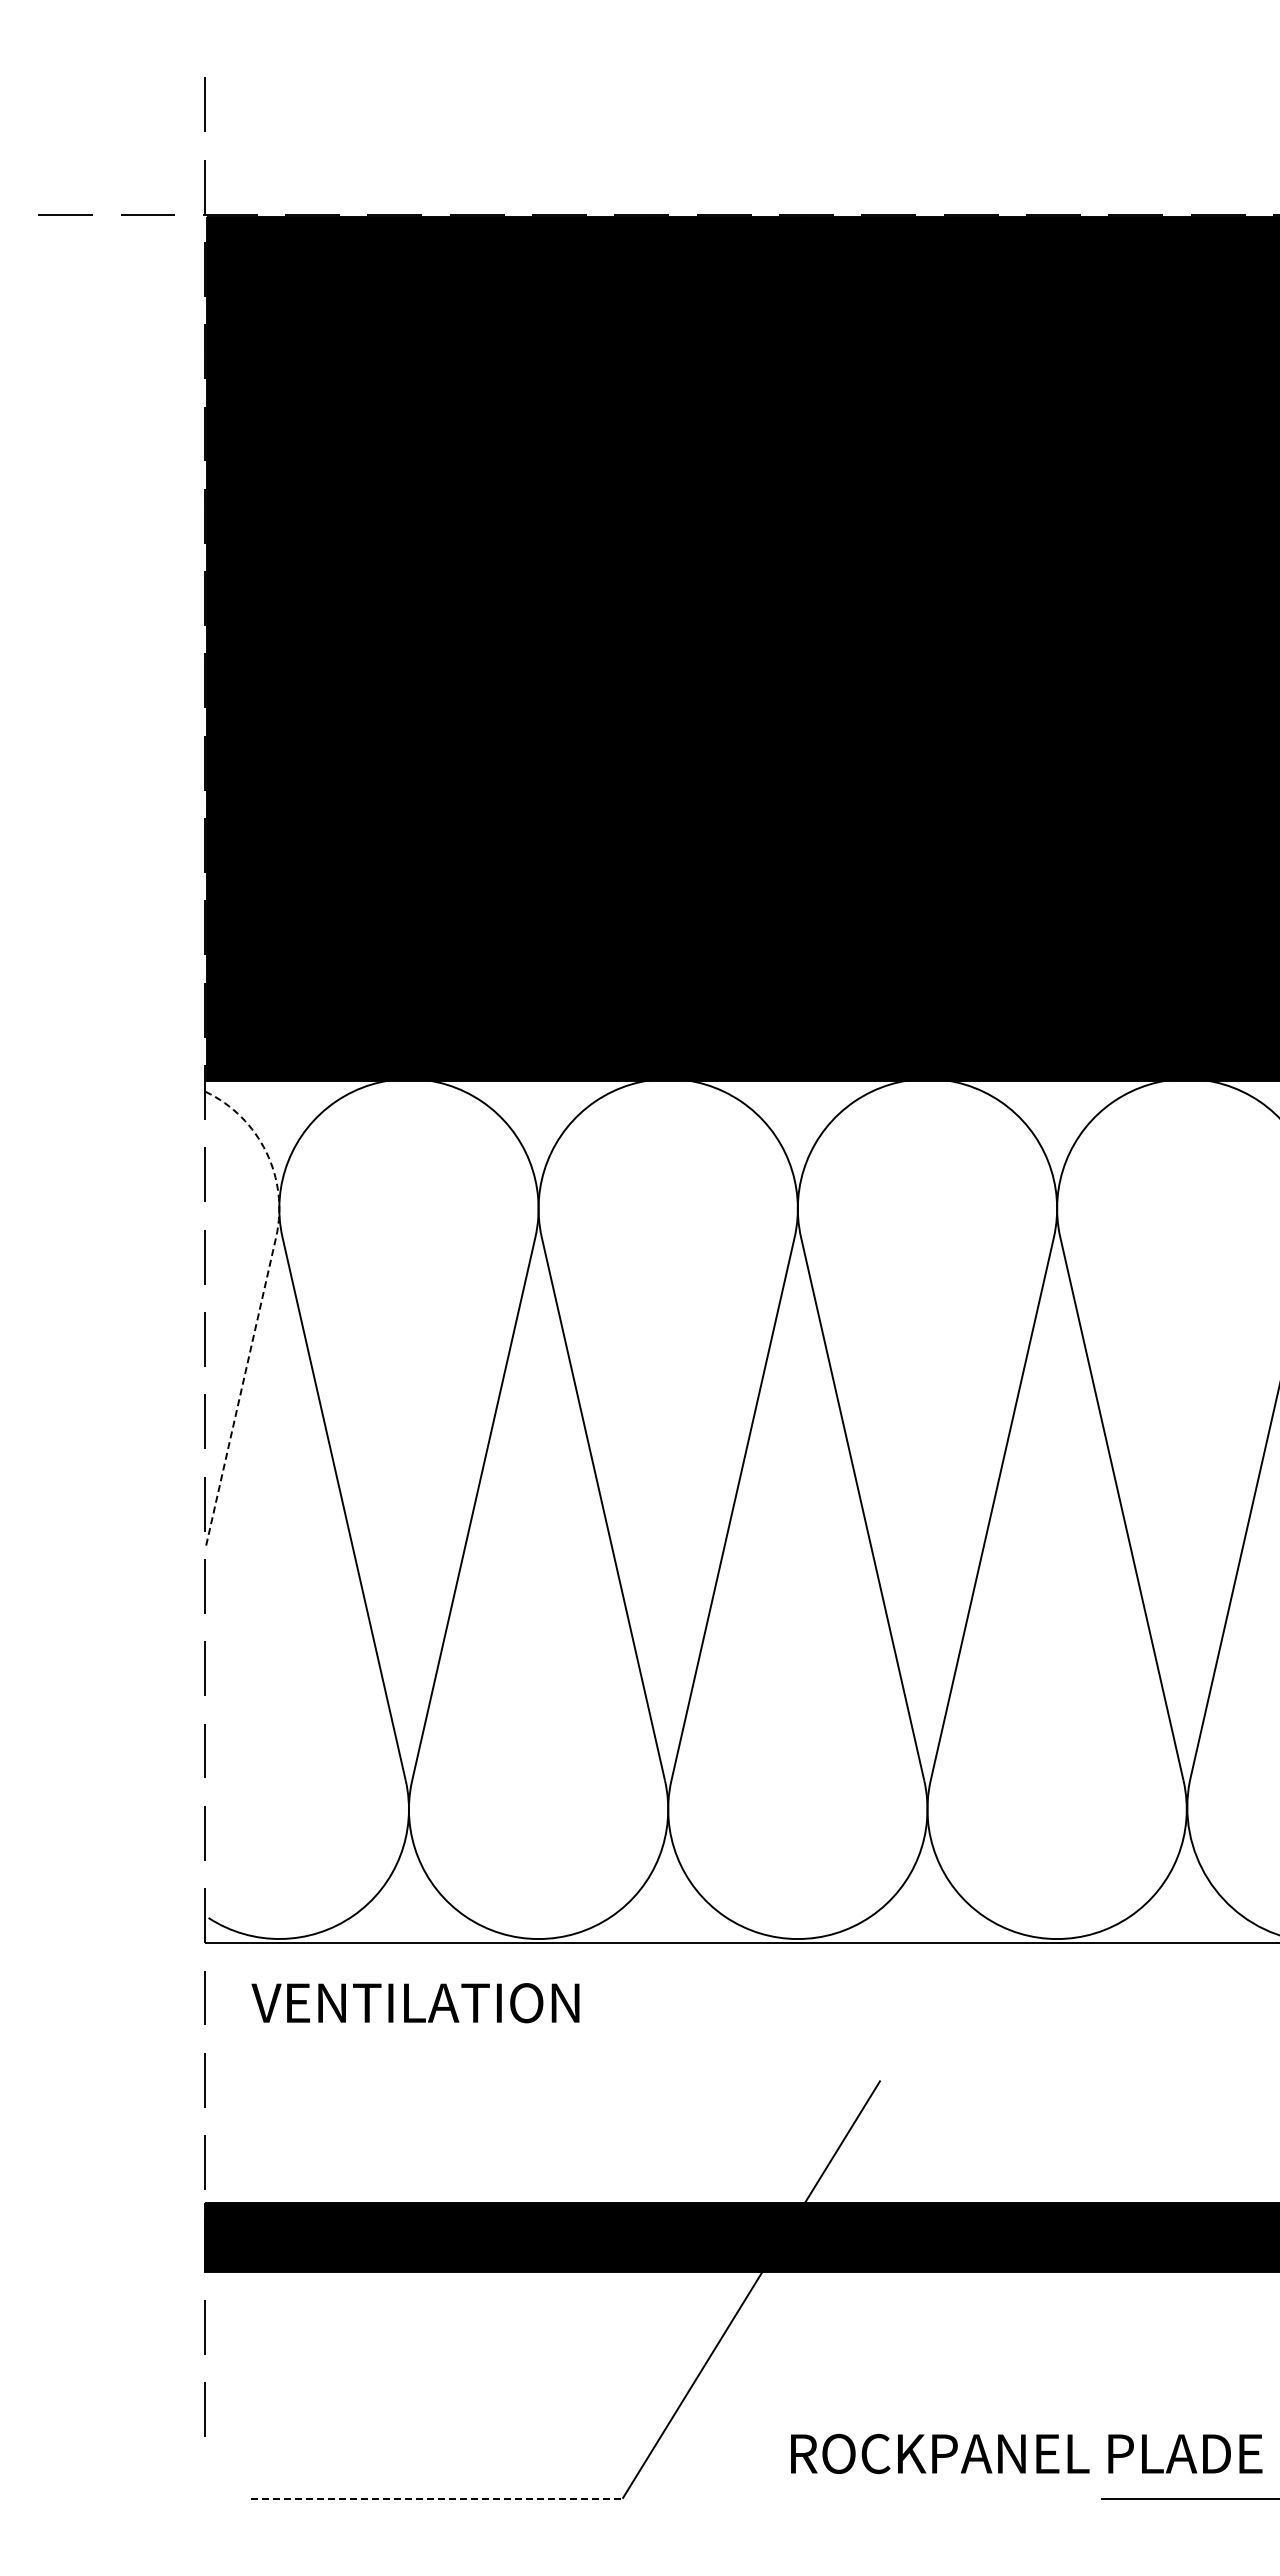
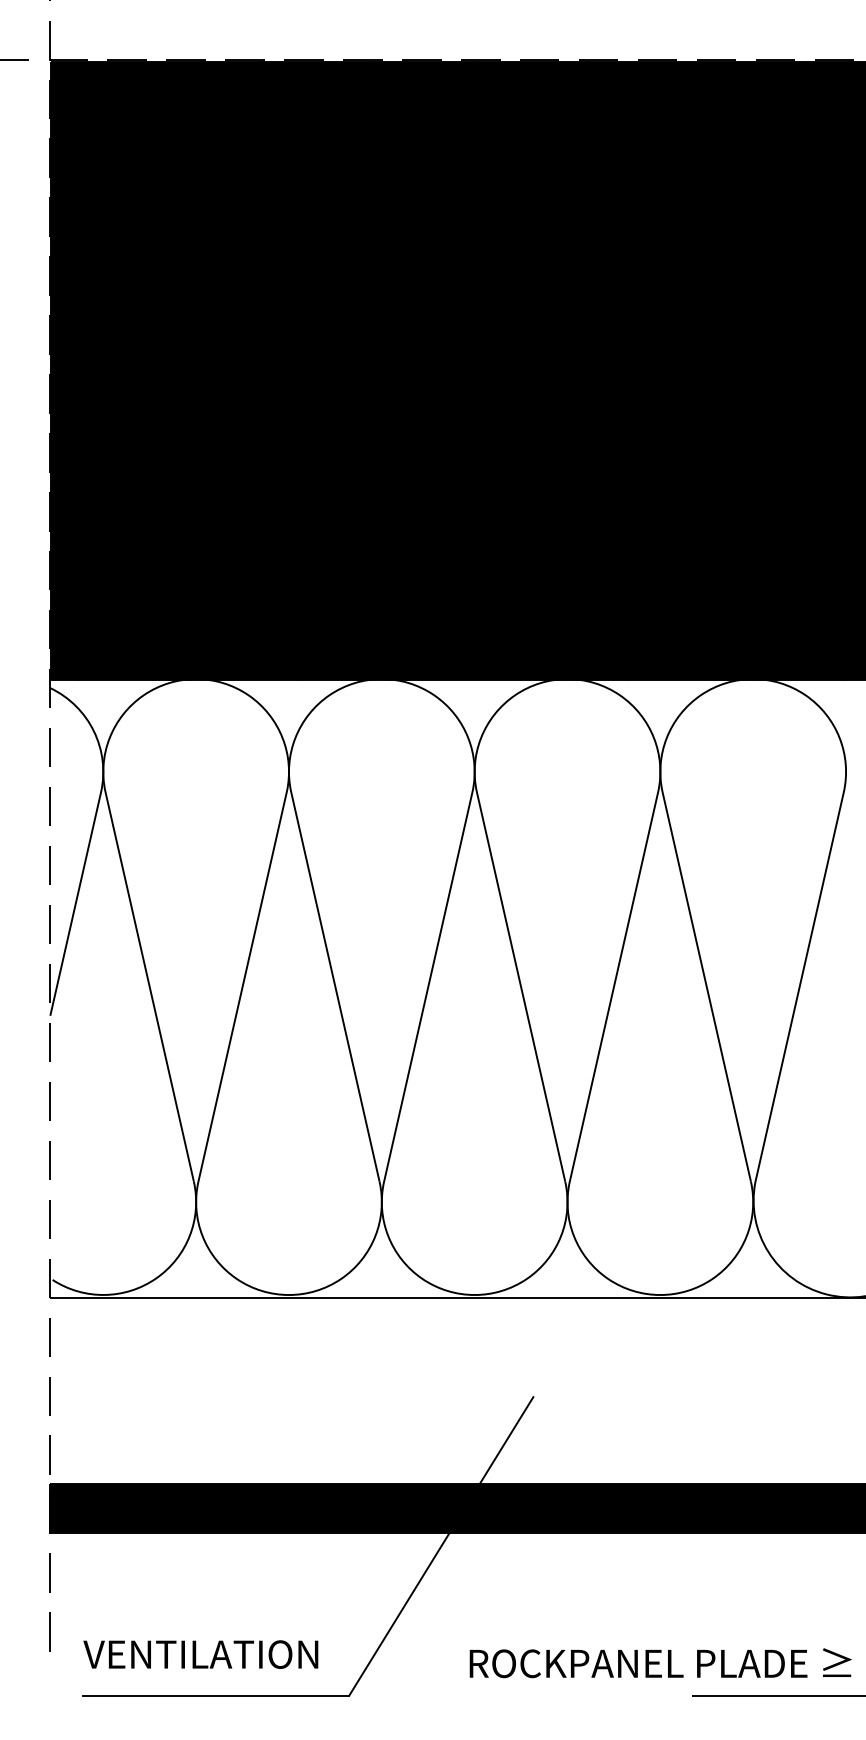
line: (262, 1296) -> (91, 834), dashed -> solid
text: (415, 2003) -> (200, 1654), moved
line: (436, 2498) -> (215, 1695), dashed -> solid

